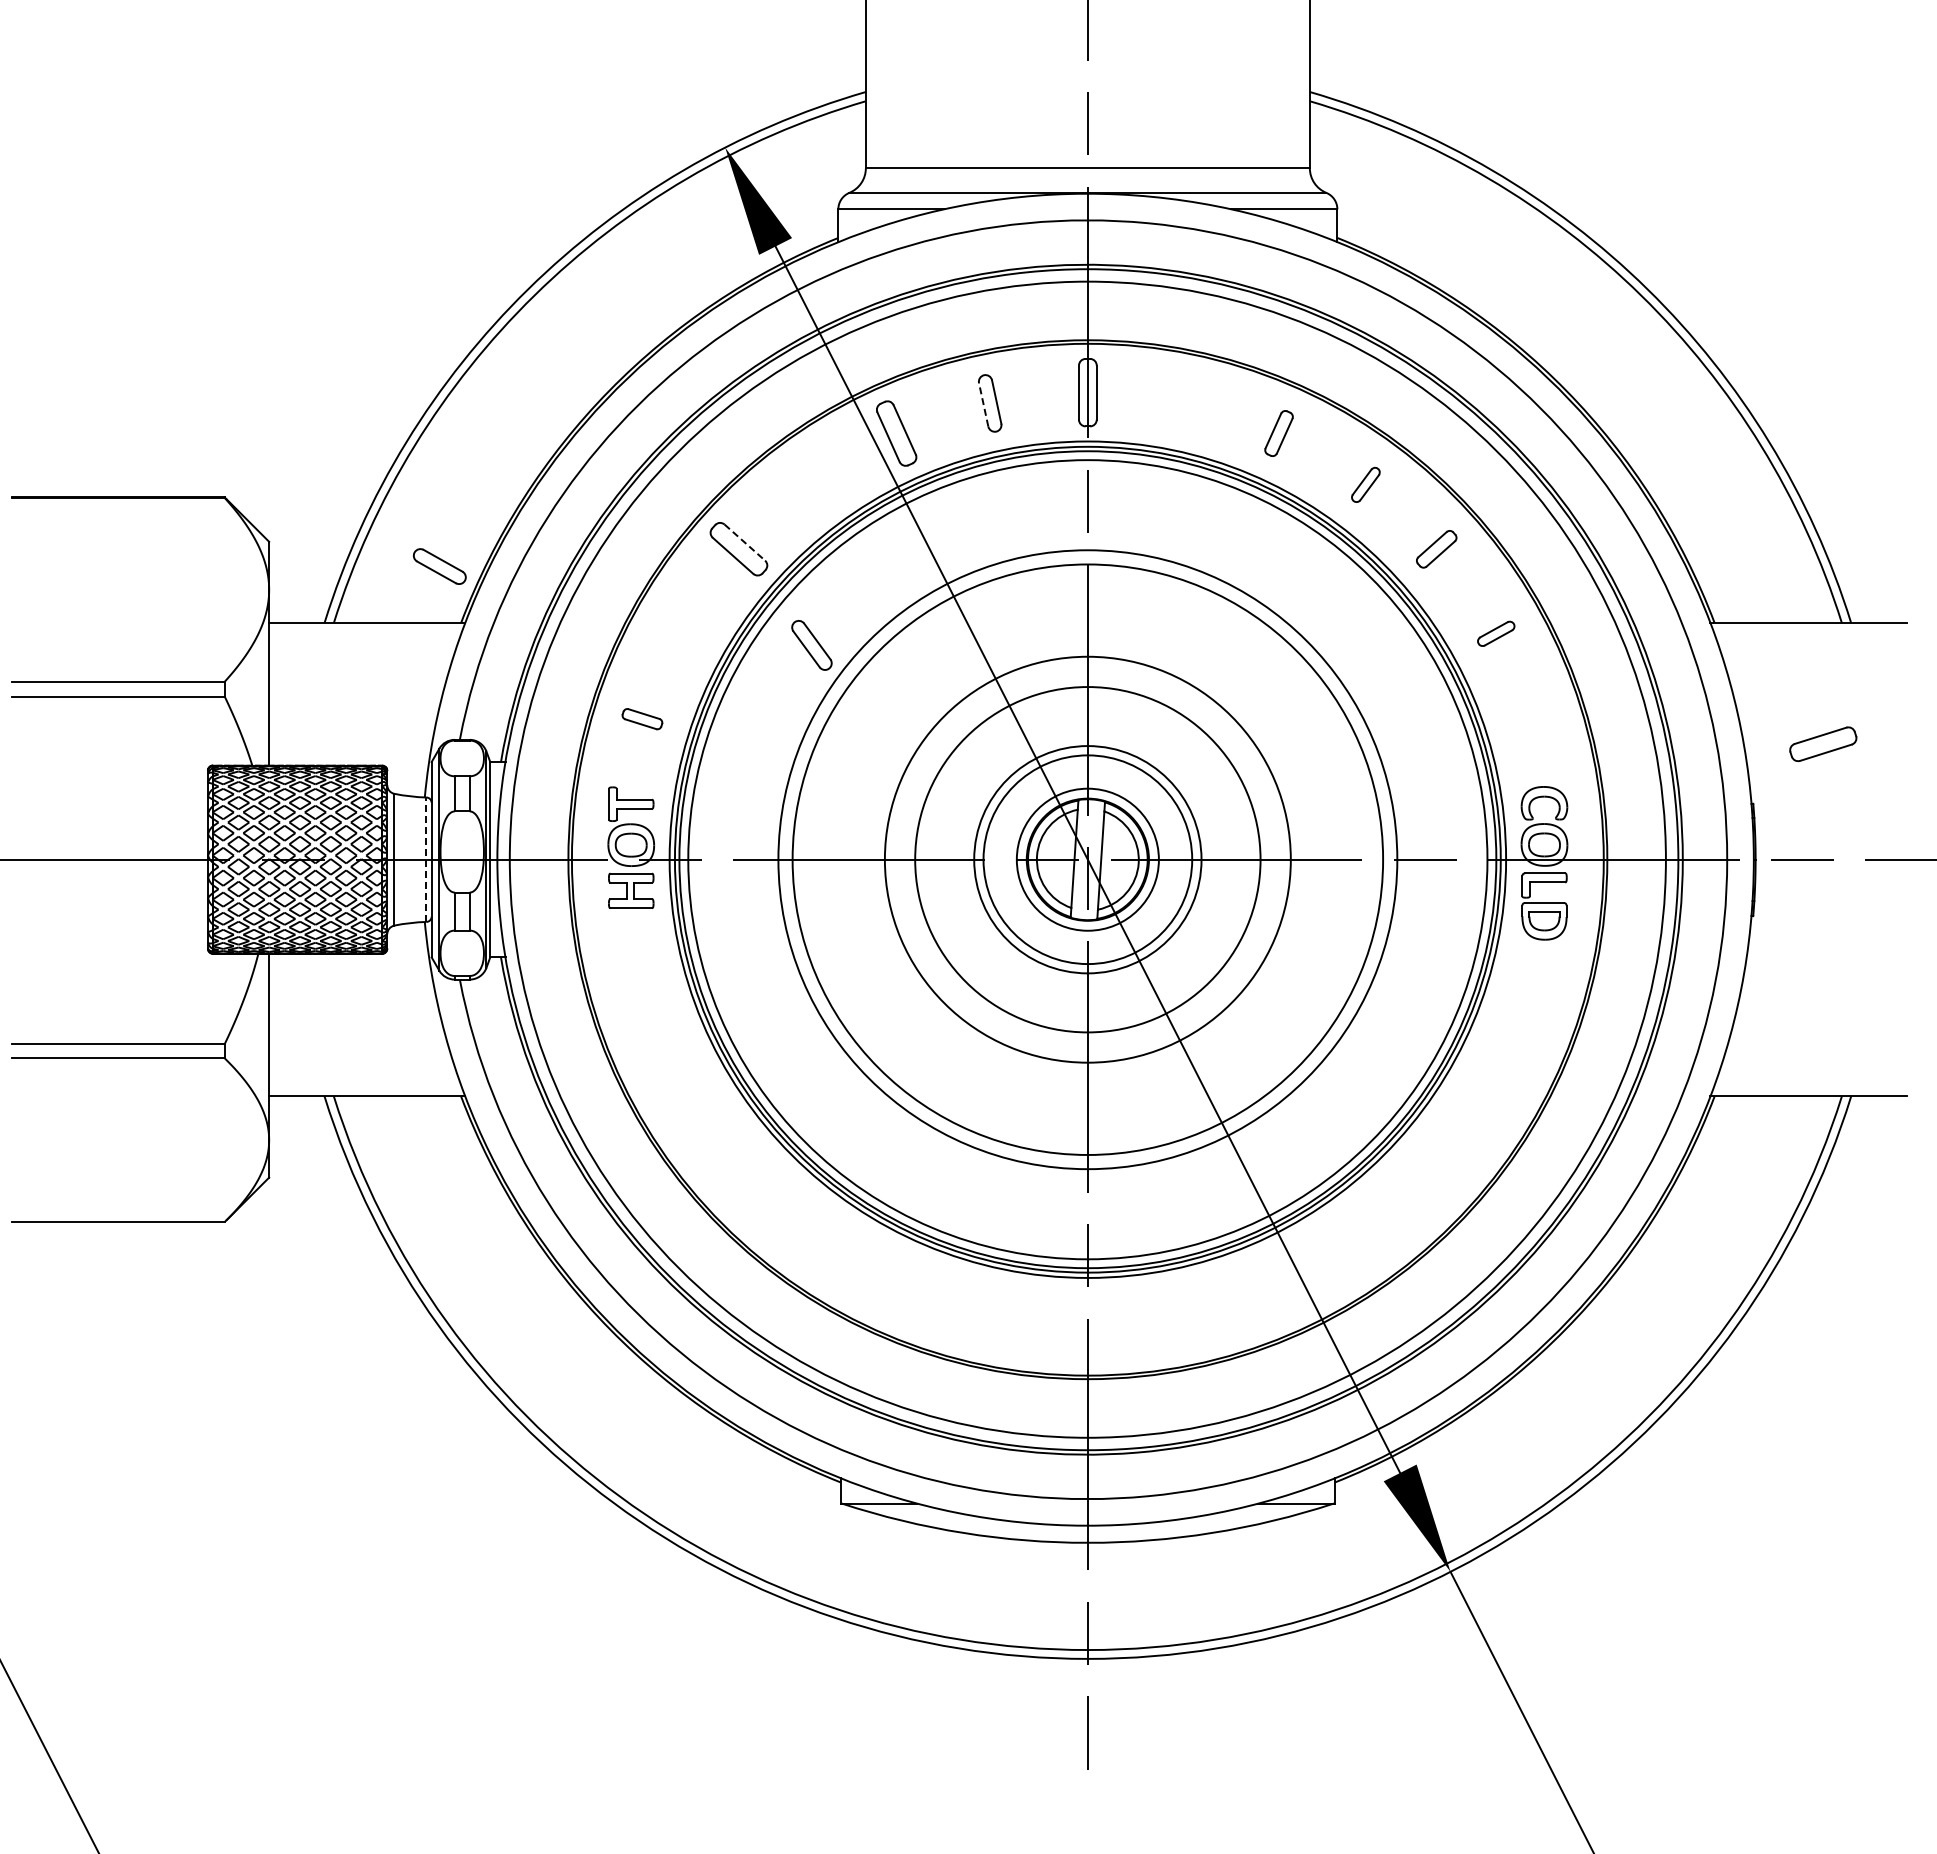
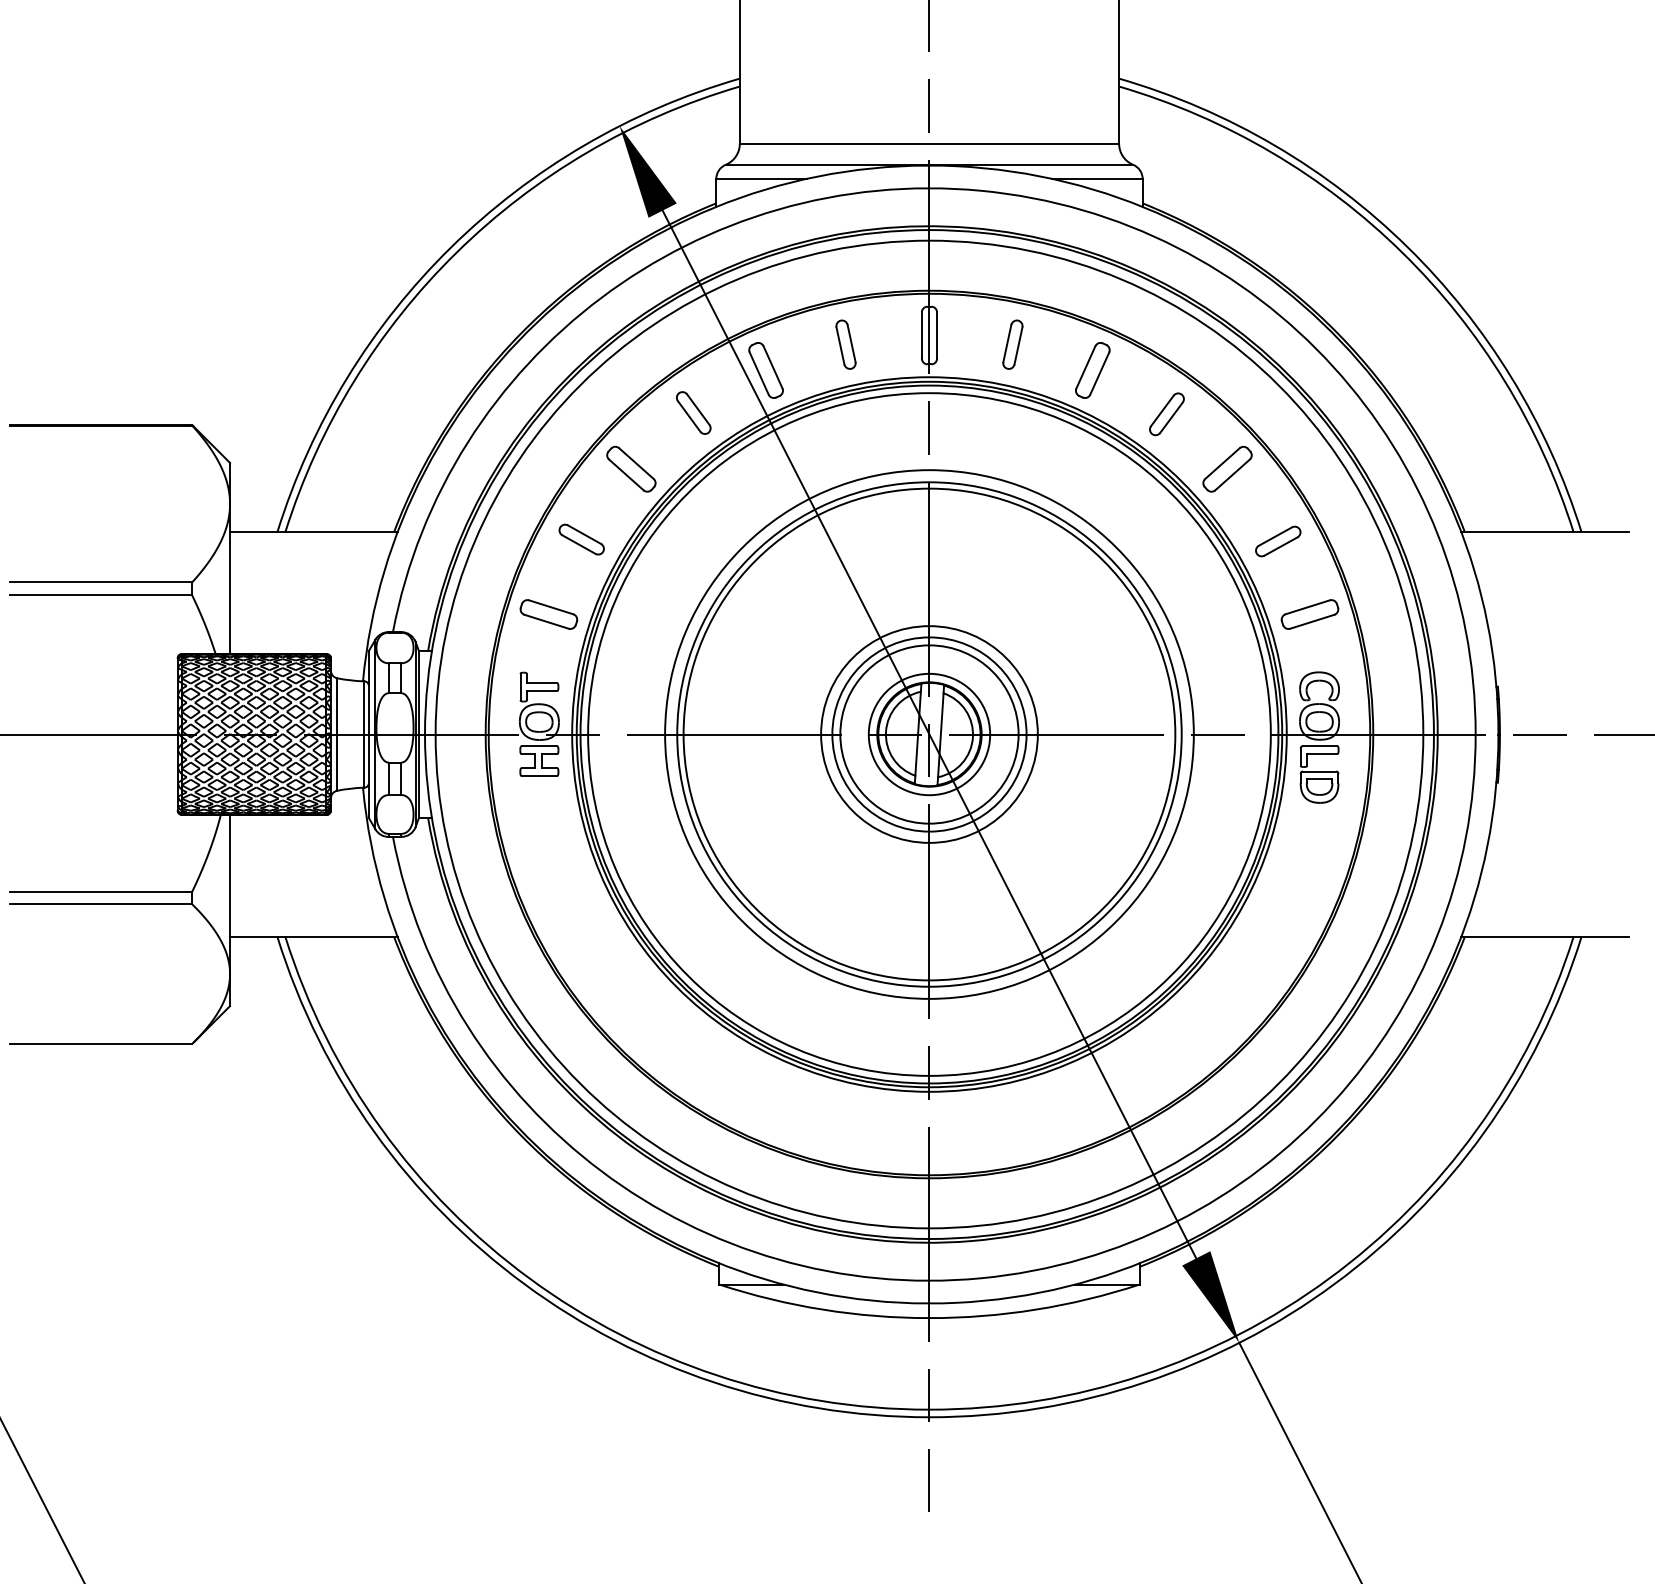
part: (1185, 403) -> (1012, 344), added
line: (983, 404) -> (840, 345), dashed -> solid
part: (1278, 433) -> (1092, 370), size x1.43
part: (1365, 484) -> (1166, 413), size x1.43
line: (745, 542) -> (636, 463), dashed -> solid
part: (1436, 549) -> (1227, 469), size x1.43
part: (439, 566) -> (581, 539), moved
part: (1496, 633) -> (1278, 541), size x1.43
part: (811, 645) -> (693, 413), moved
part: (642, 718) -> (548, 613), size x1.67
part: (1823, 744) -> (1310, 614), moved
line: (426, 859) -> (364, 734), dashed -> solid
circle: (1087, 859) -> (929, 734), size x0.62
circle: (1087, 859) -> (929, 734), size x1.67

